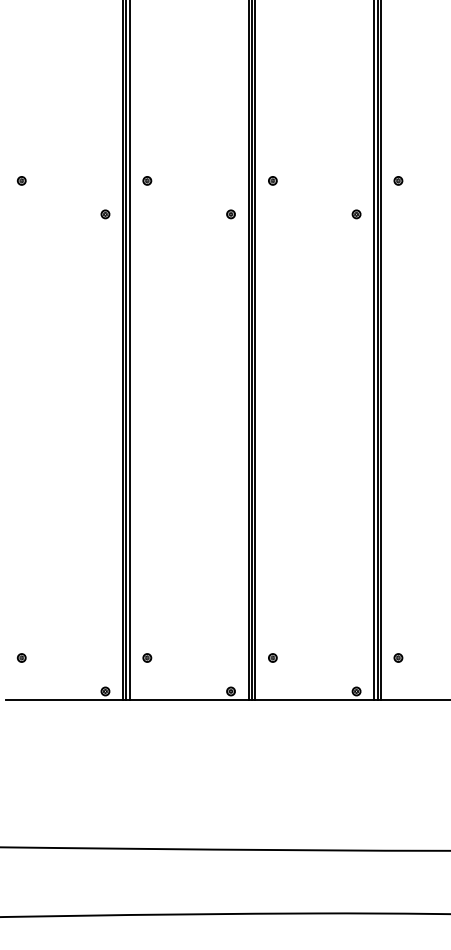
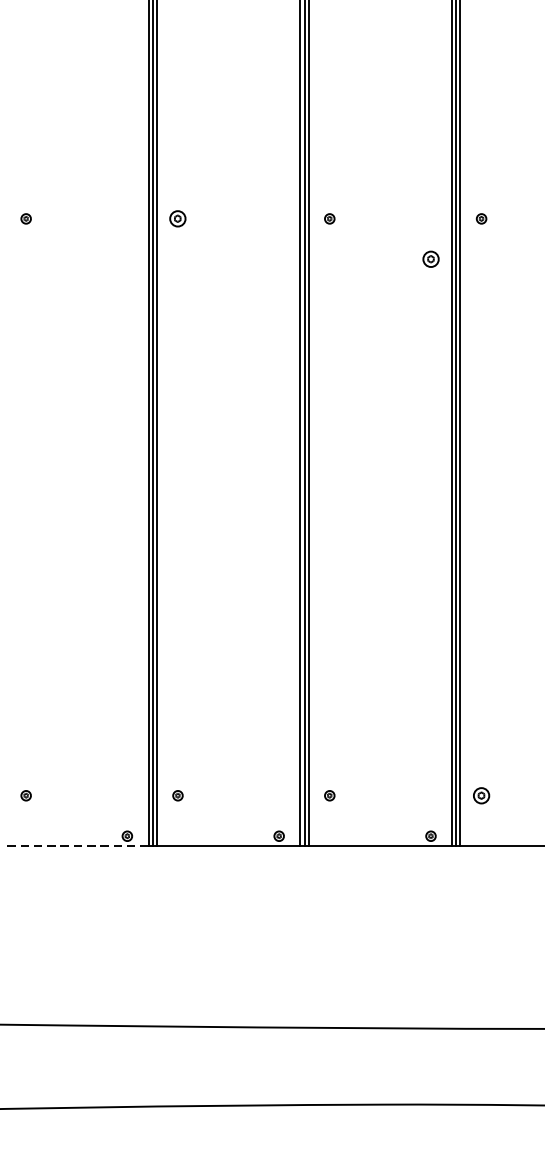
part: (147, 180) -> (178, 218), size x1.6
part: (105, 214) -> (127, 259), removed
part: (230, 214) -> (278, 259), removed
part: (356, 214) -> (430, 259), size x1.6
part: (398, 657) -> (481, 795), size x1.6
line: (65, 699) -> (79, 845), solid -> dashed

